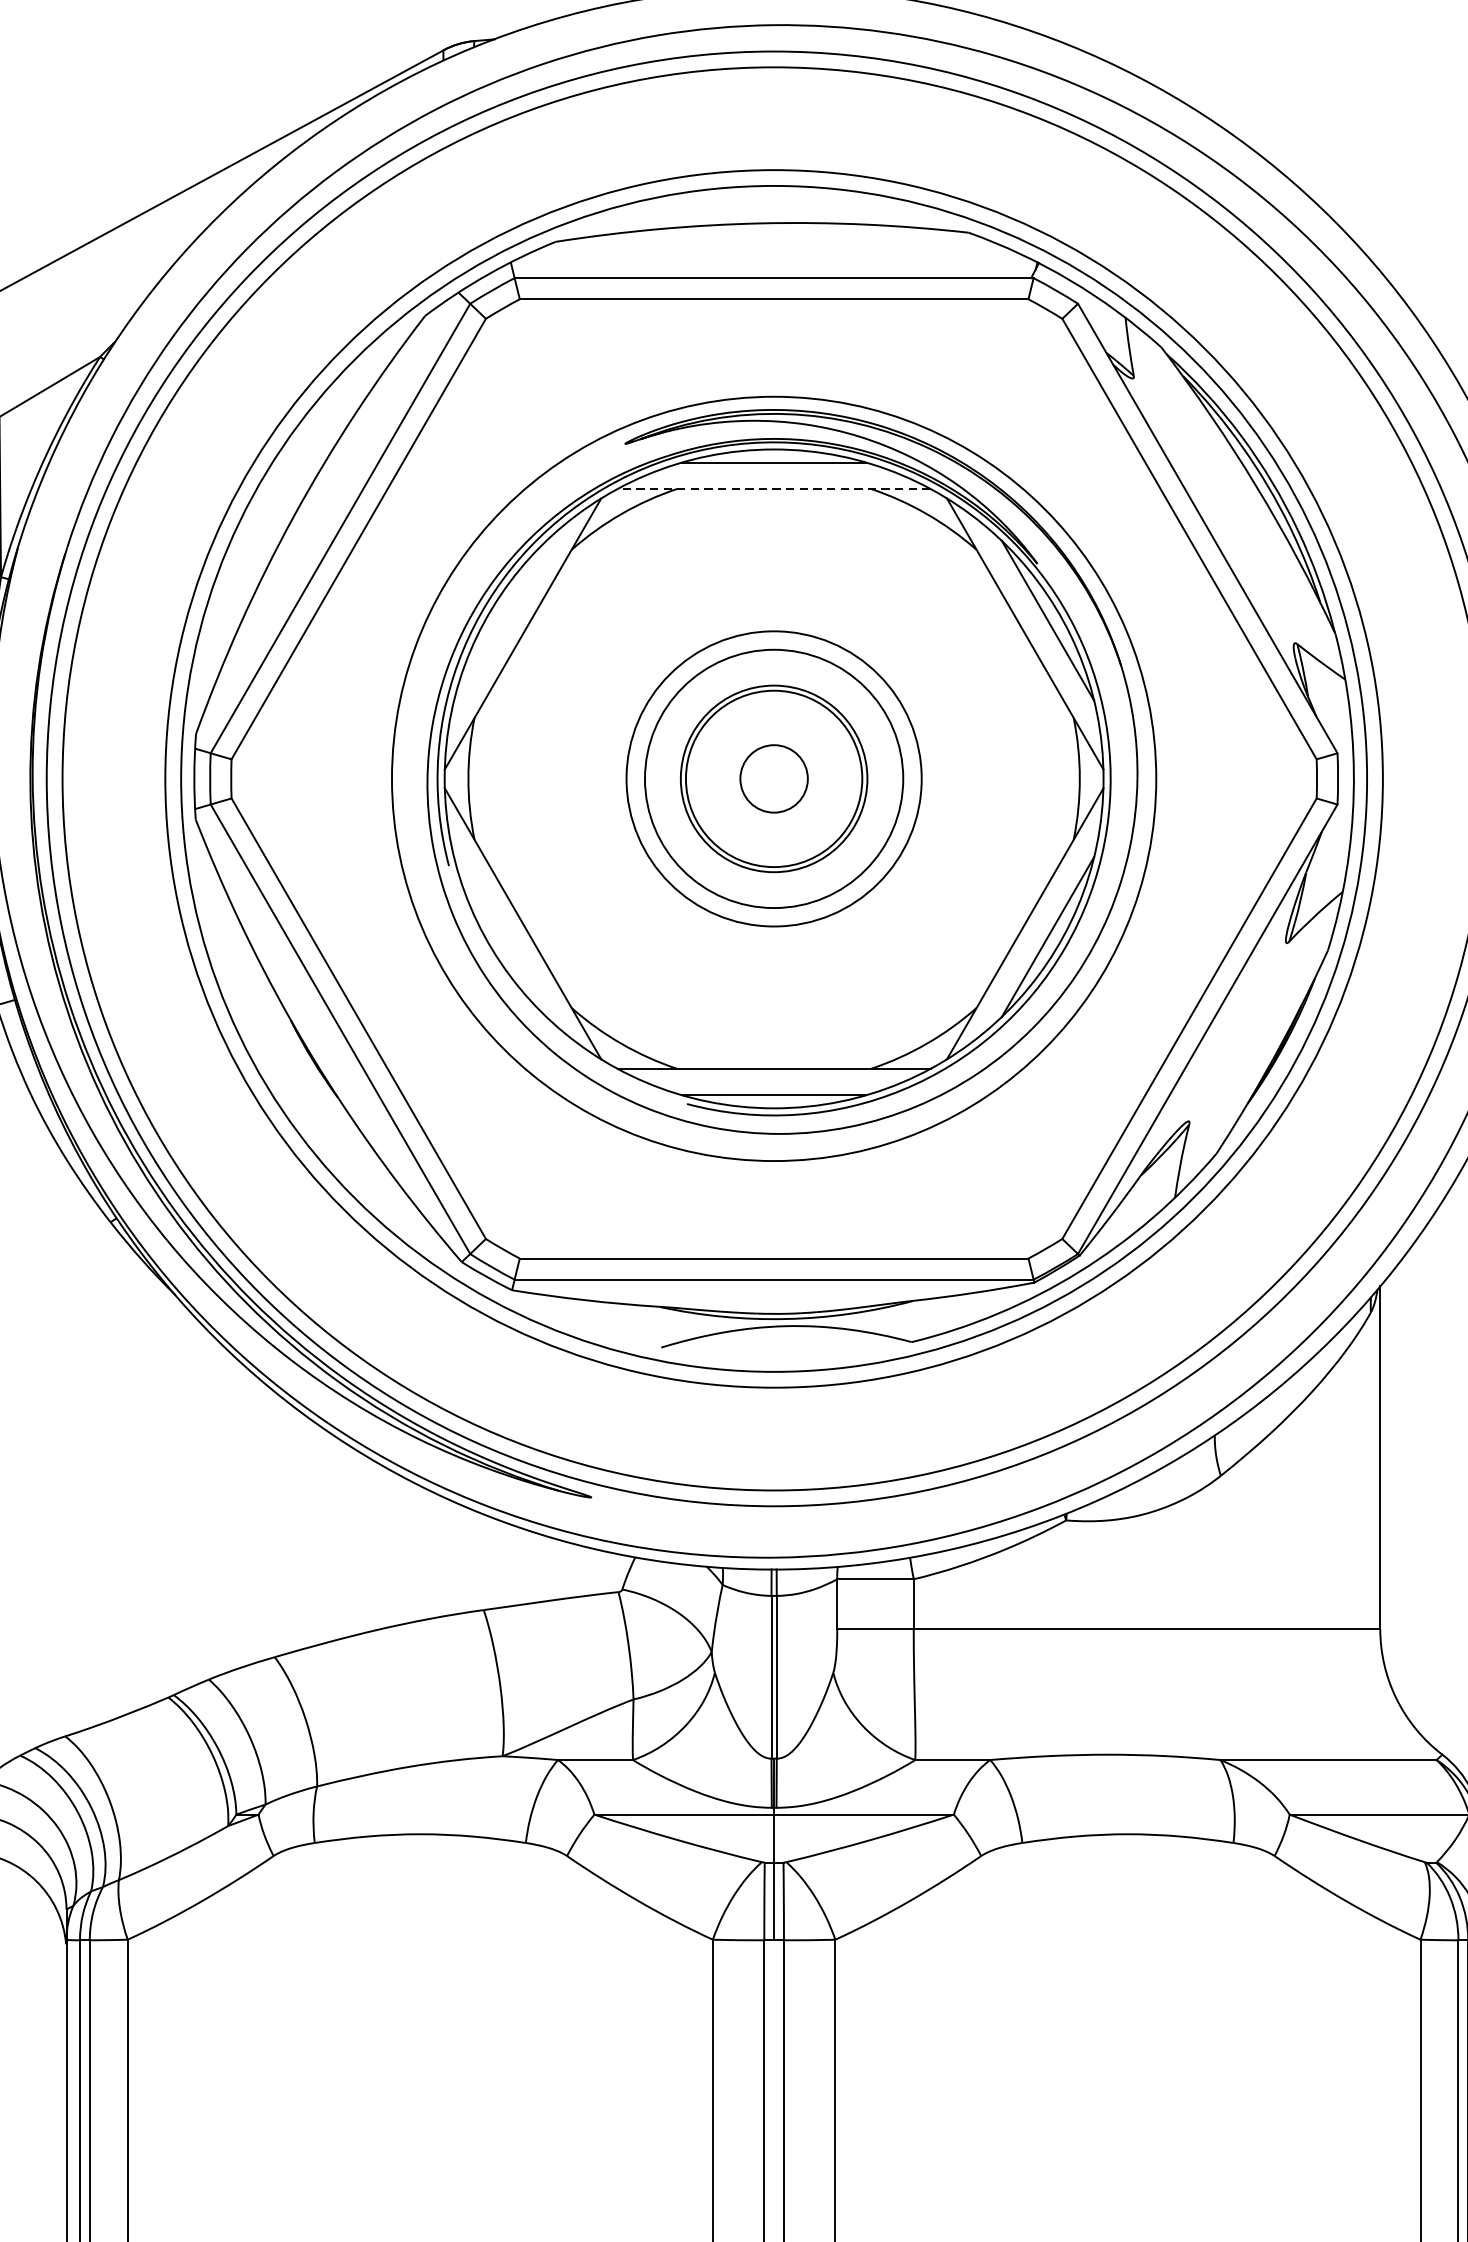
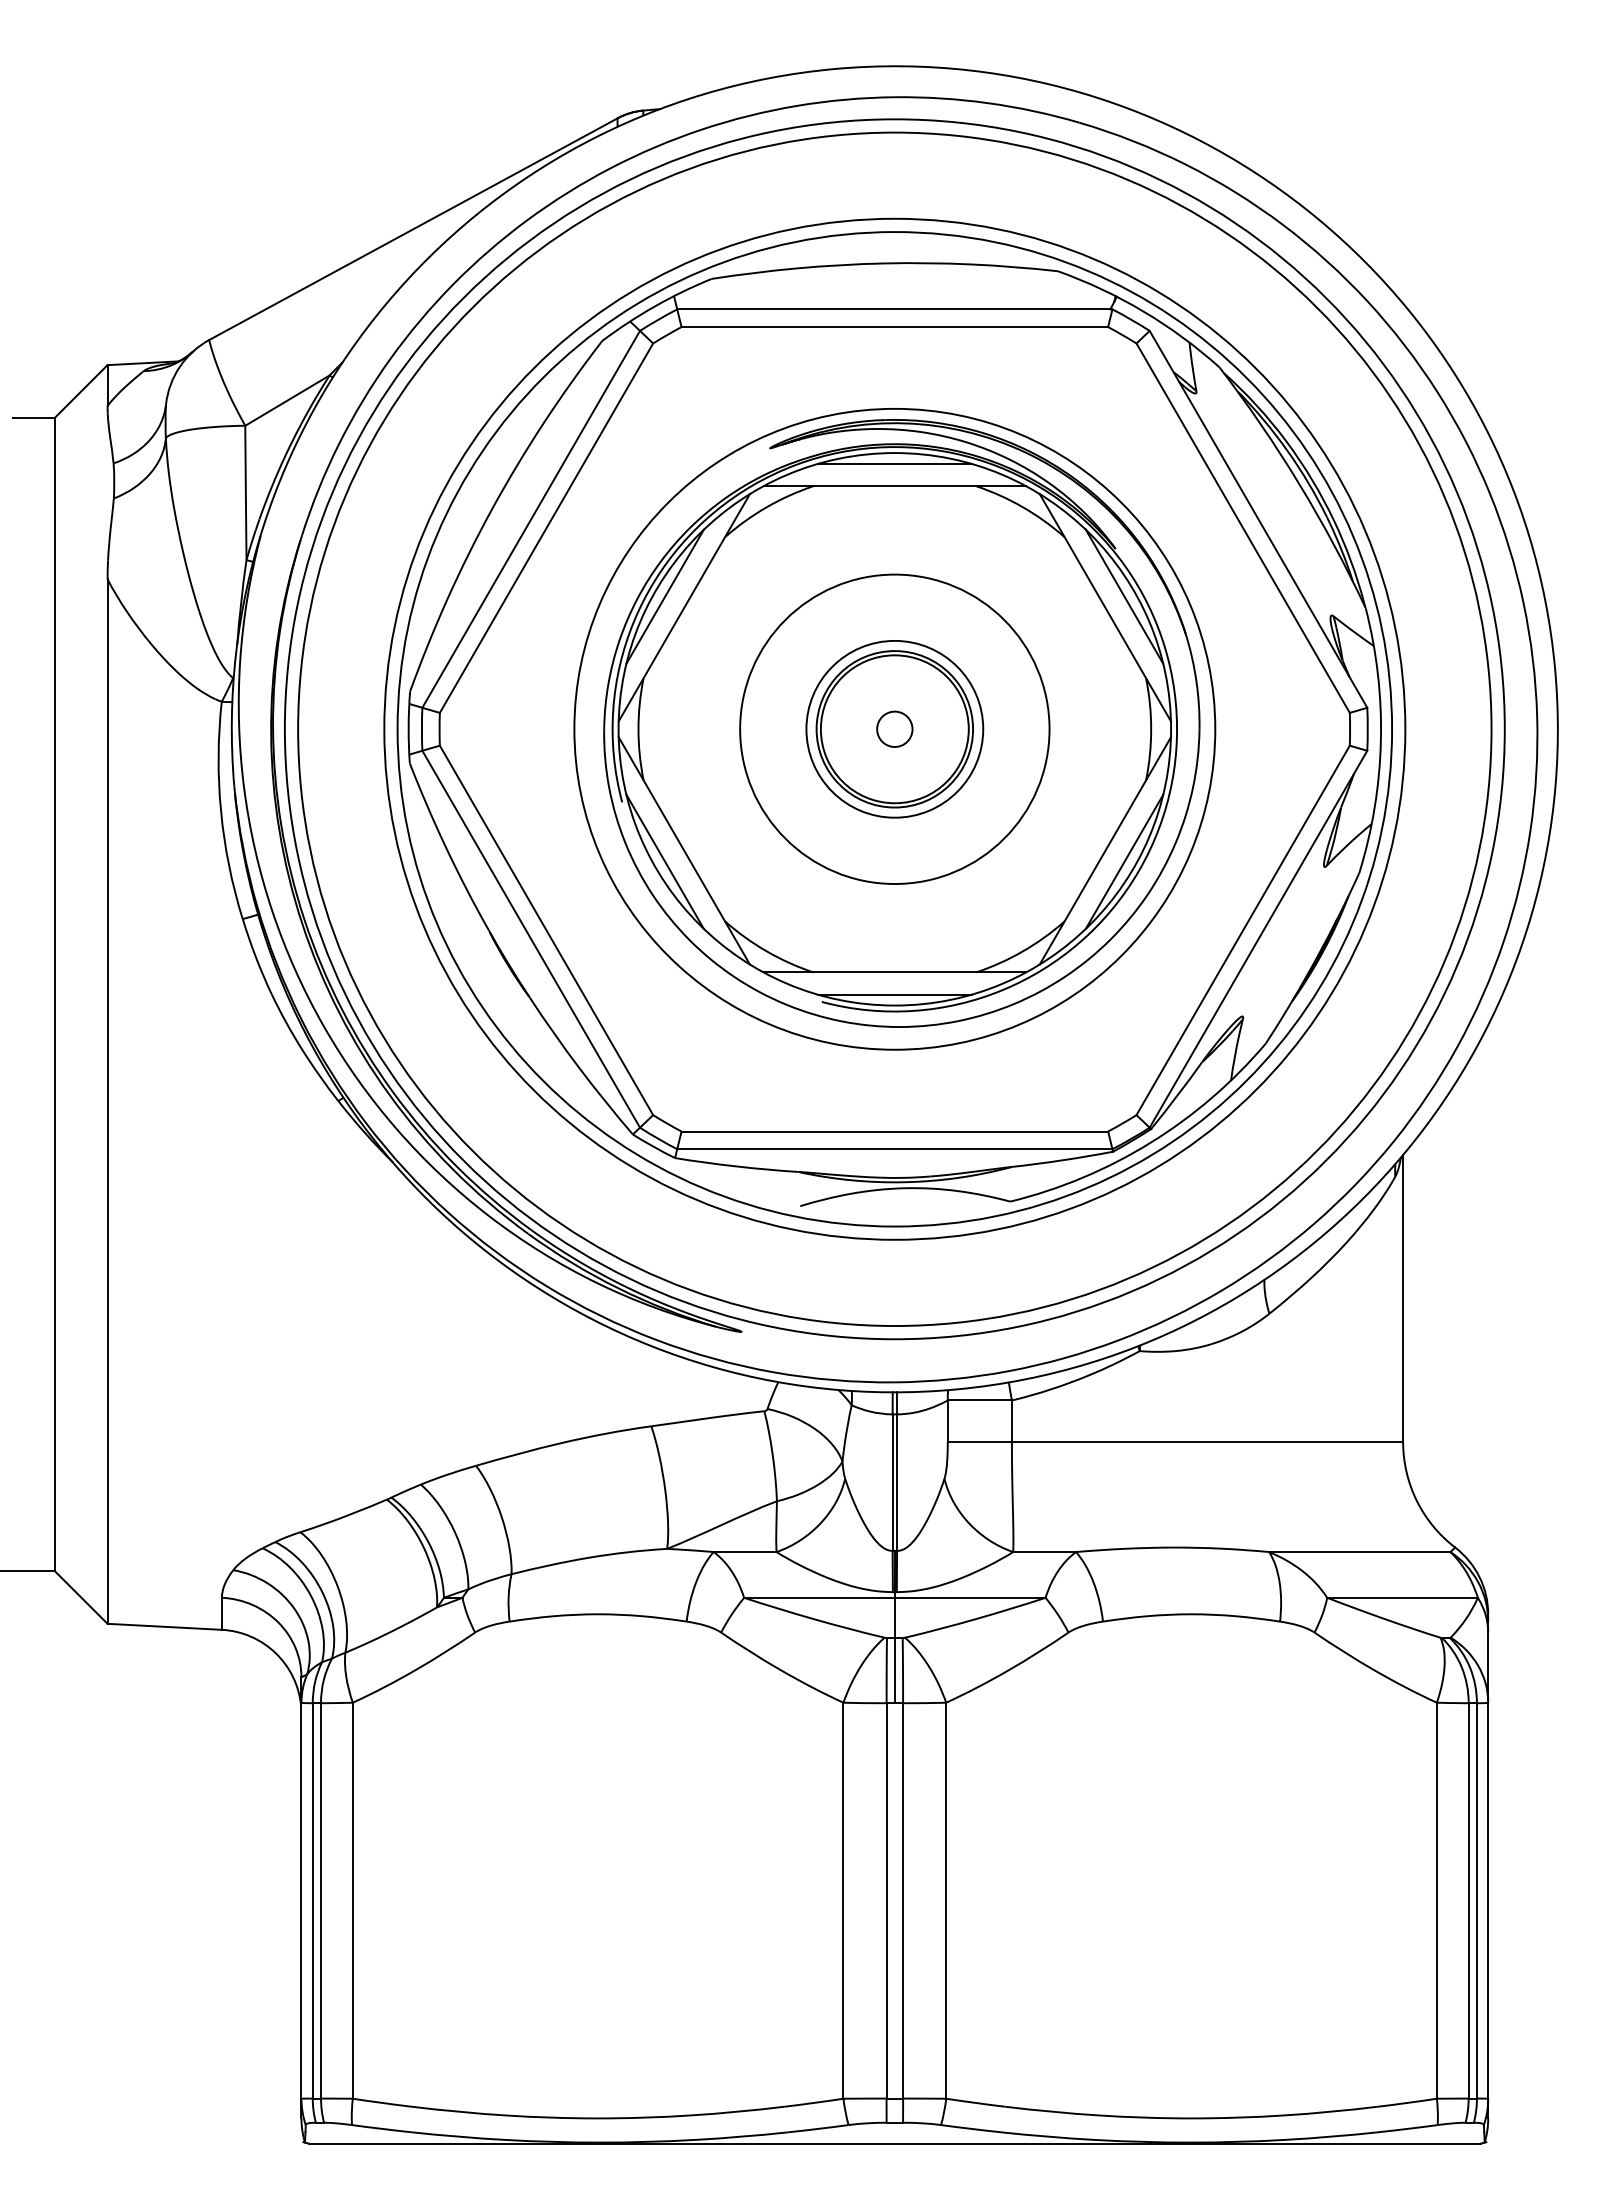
line: (773, 489) -> (894, 486), dashed -> solid
line: (499, 620) -> (664, 596), added
circle: (773, 777) -> (894, 728), size x0.62
circle: (773, 777) -> (894, 728), size x0.71
circle: (773, 779) -> (894, 729), size x1.43
line: (499, 936) -> (664, 861), added

